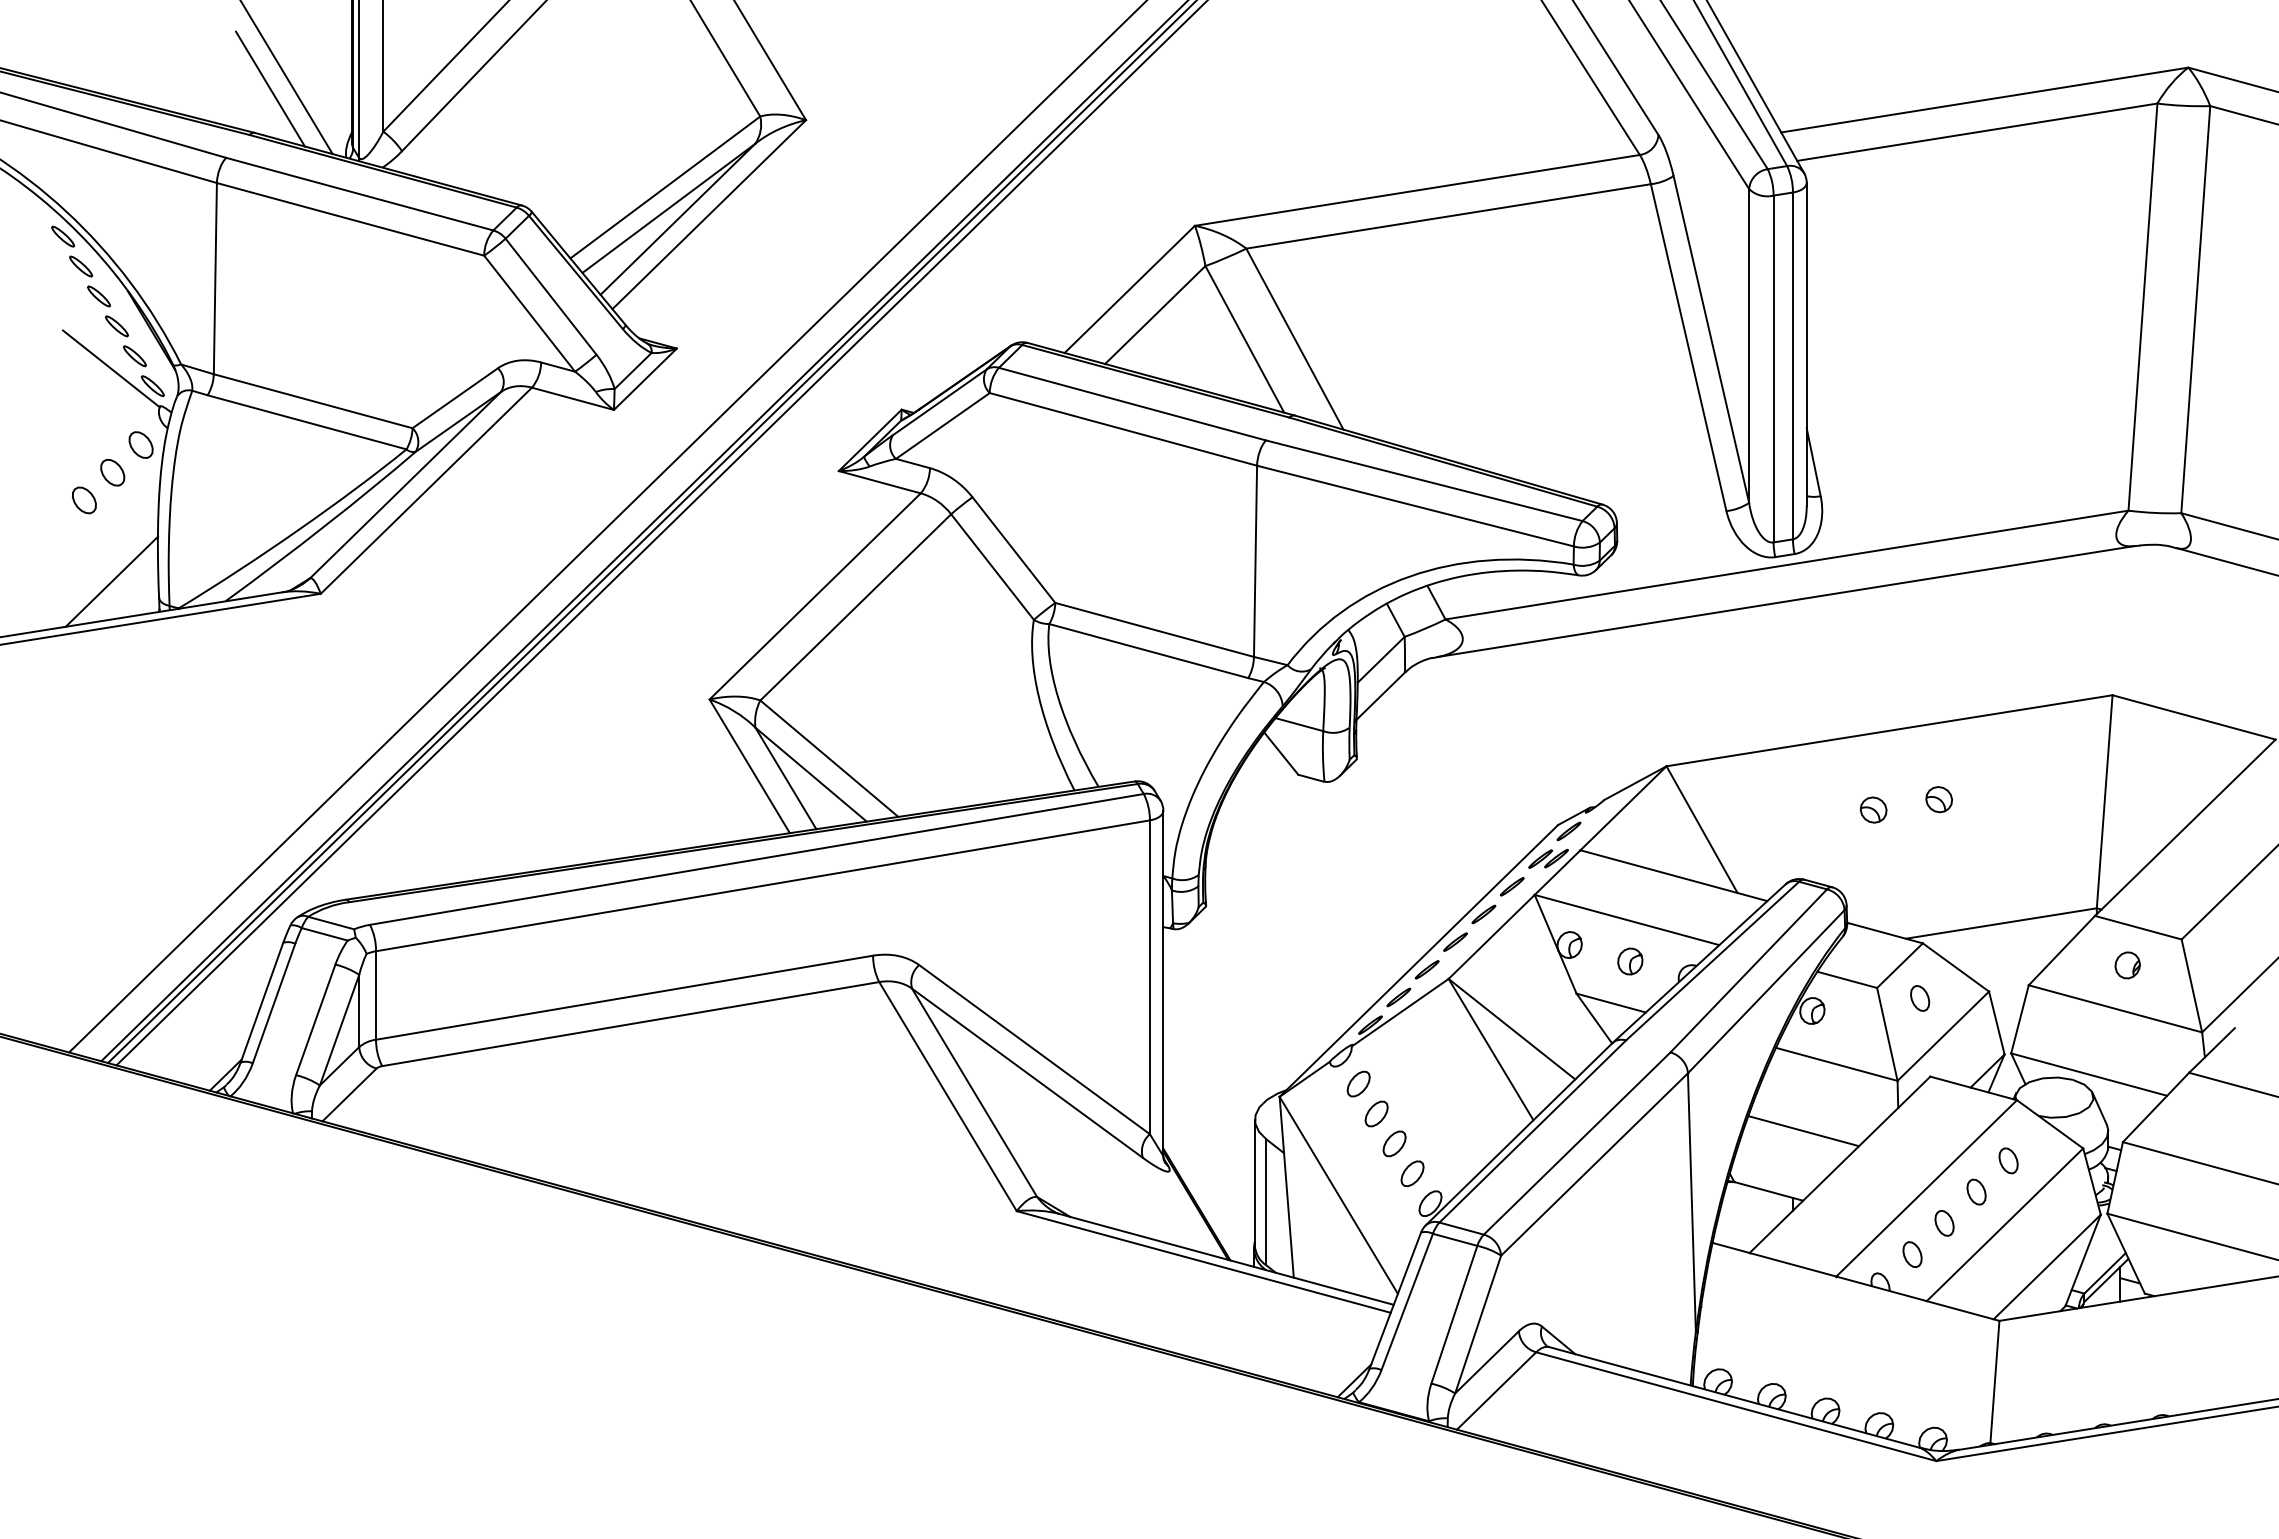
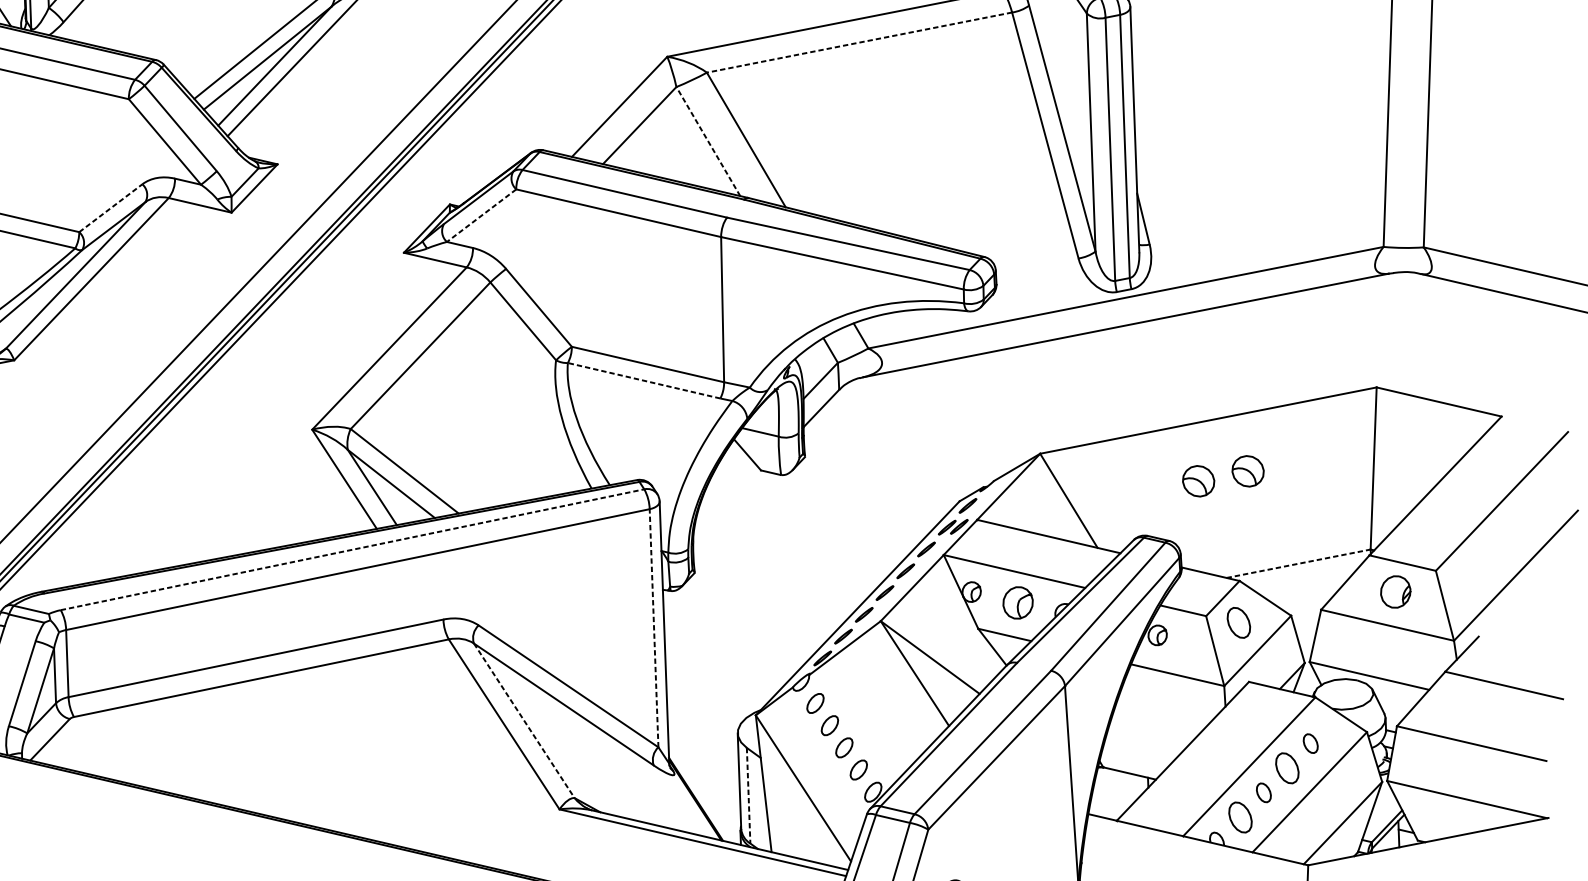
line: (1448, 216) -> (859, 42), solid -> dashed
line: (1244, 338) -> (708, 140), solid -> dashed
line: (455, 397) -> (111, 207), solid -> dashed
line: (942, 426) -> (481, 216), solid -> dashed
line: (1148, 650) -> (643, 380), solid -> dashed
part: (1938, 799) -> (1247, 471), size x1.6
part: (1873, 809) -> (1198, 480), size x1.6
line: (757, 859) -> (353, 549), solid -> dashed
line: (2001, 923) -> (1298, 563), solid -> dashed
part: (1630, 961) -> (1018, 602), size x1.6
part: (2127, 965) -> (1395, 592), size x1.6
line: (1149, 977) -> (653, 628), solid -> dashed
part: (1920, 998) -> (1239, 622), size x1.6
line: (974, 1093) -> (524, 721), solid -> dashed
line: (1803, 1131) -> (1154, 727), removed
part: (1976, 1191) -> (1287, 767), size x1.6
line: (1266, 1202) -> (748, 795), solid -> dashed
part: (1912, 1254) -> (1240, 817), size x1.6

